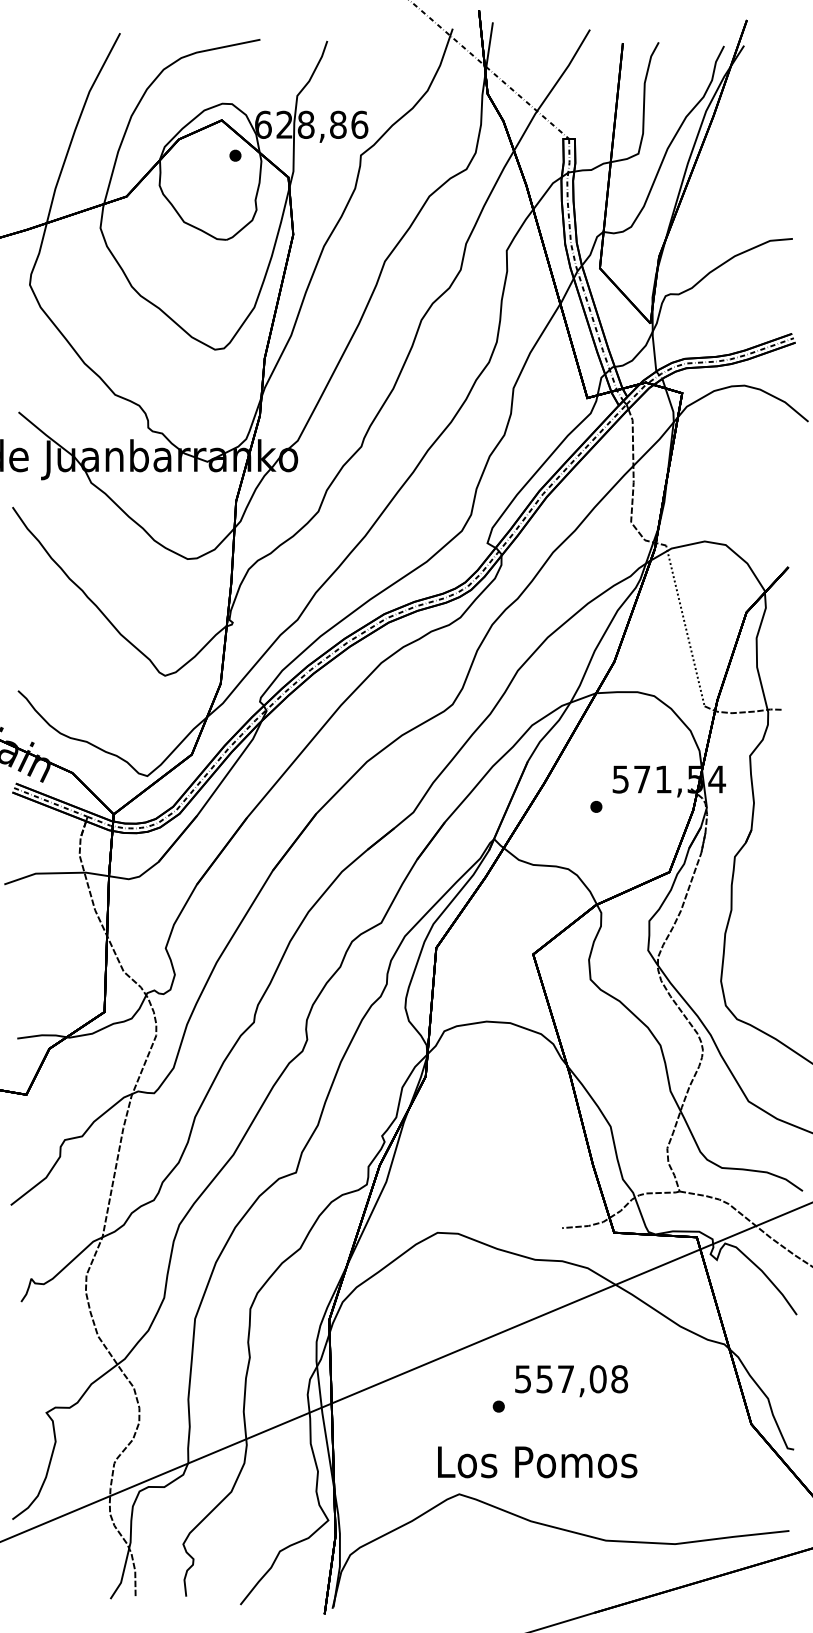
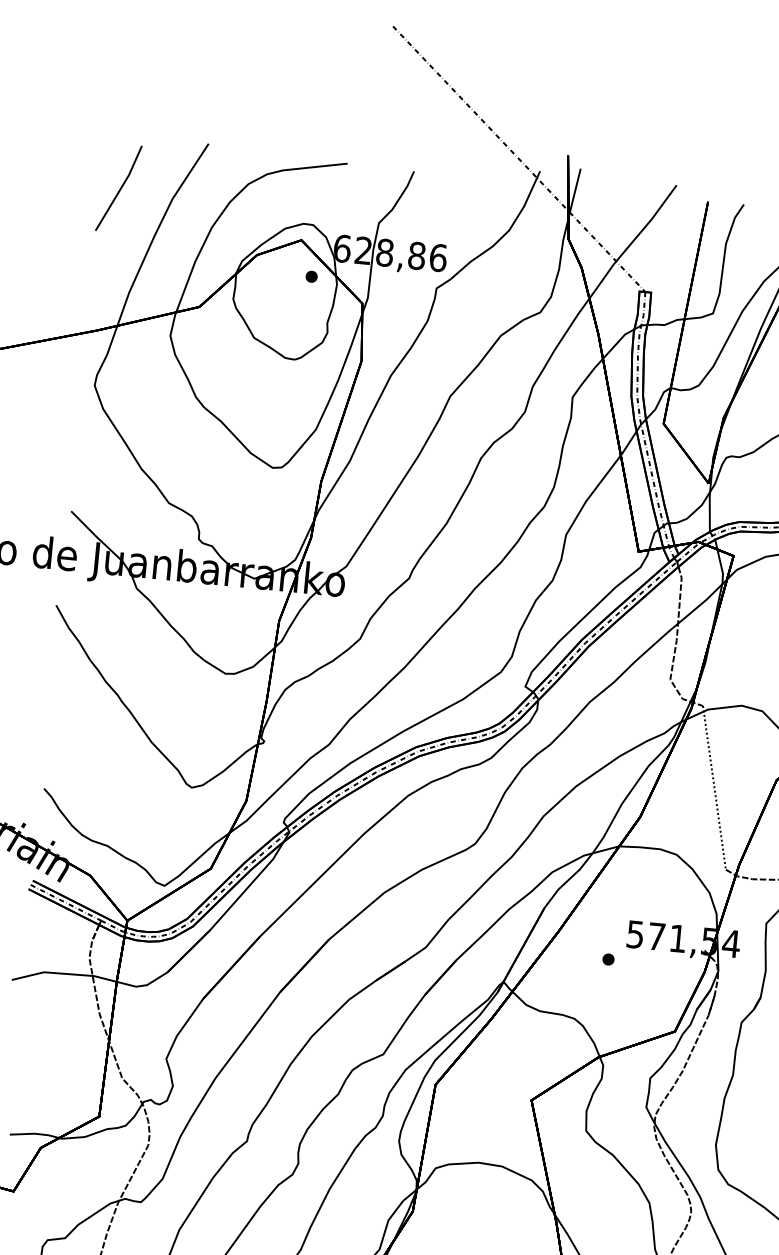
line: (36, 85) -> (120, 187), added

